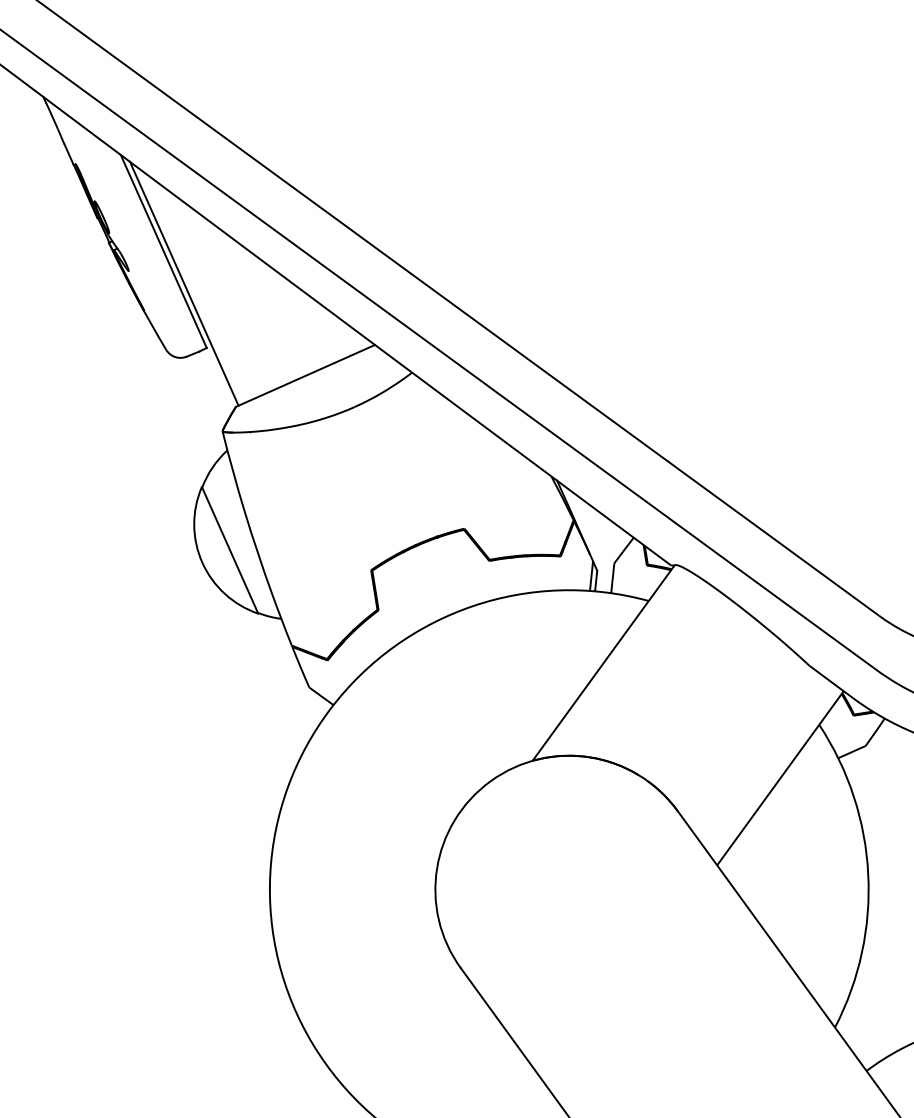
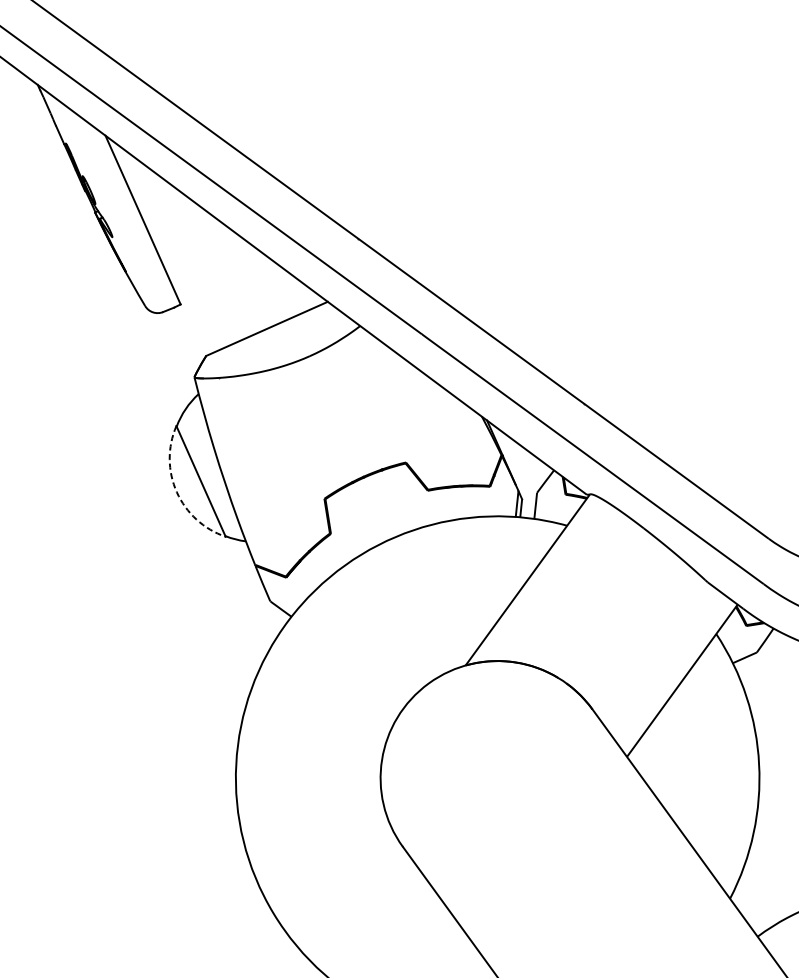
line: (183, 283) -> (160, 248), removed
arc: (202, 562) -> (176, 492), solid -> dashed

